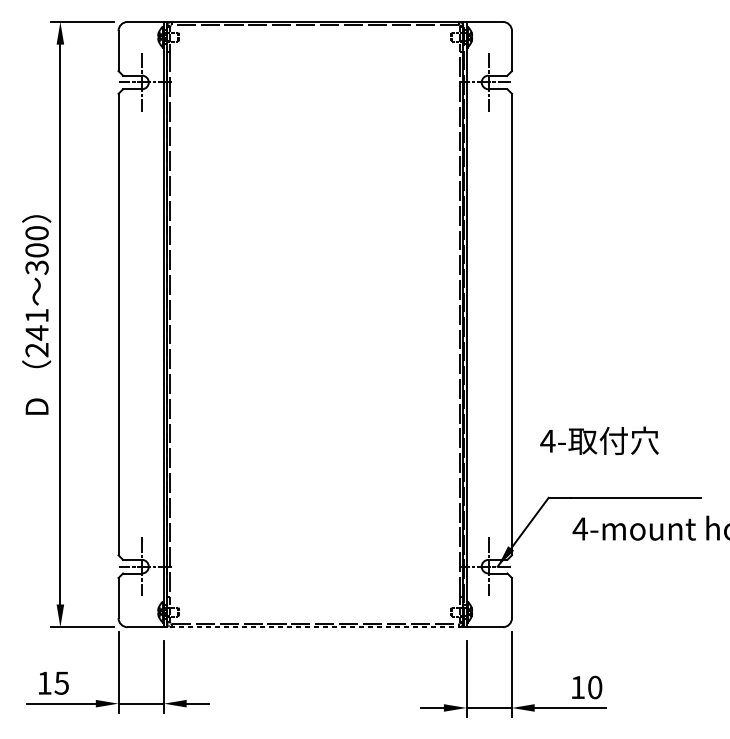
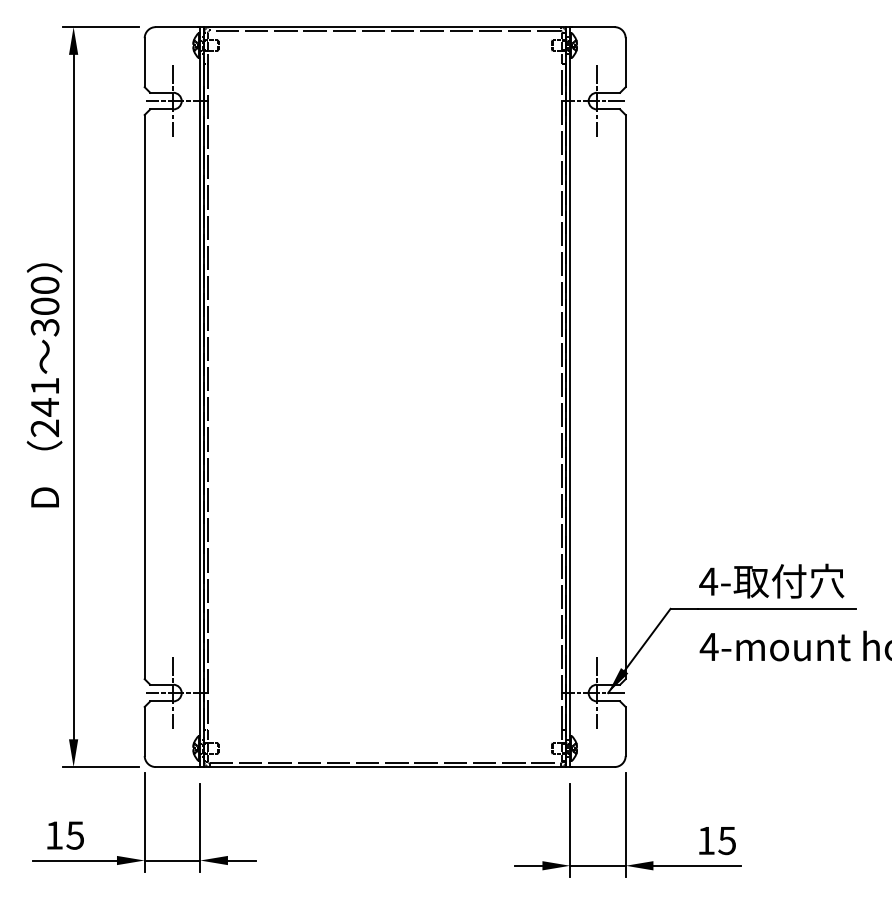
text: (599, 440) -> (771, 580), moved
line: (315, 627) -> (385, 767), dashed -> solid
text: (595, 687) -> (727, 840), 10 -> 15

